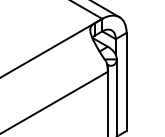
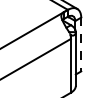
line: (127, 81) -> (81, 44), solid -> dashed

